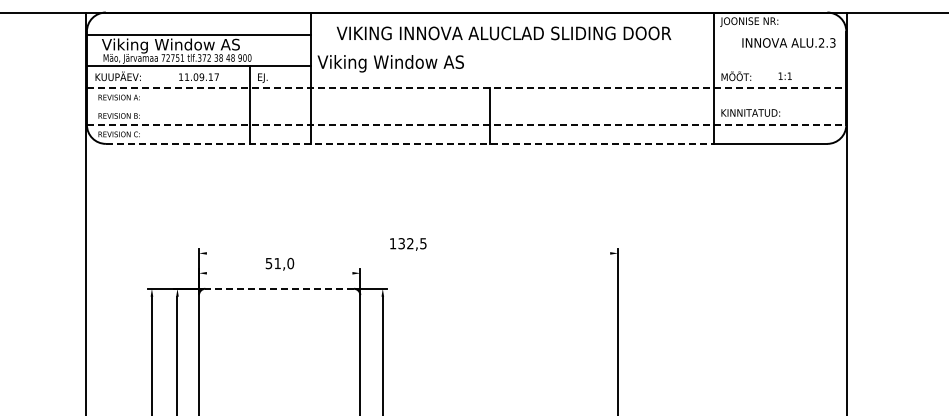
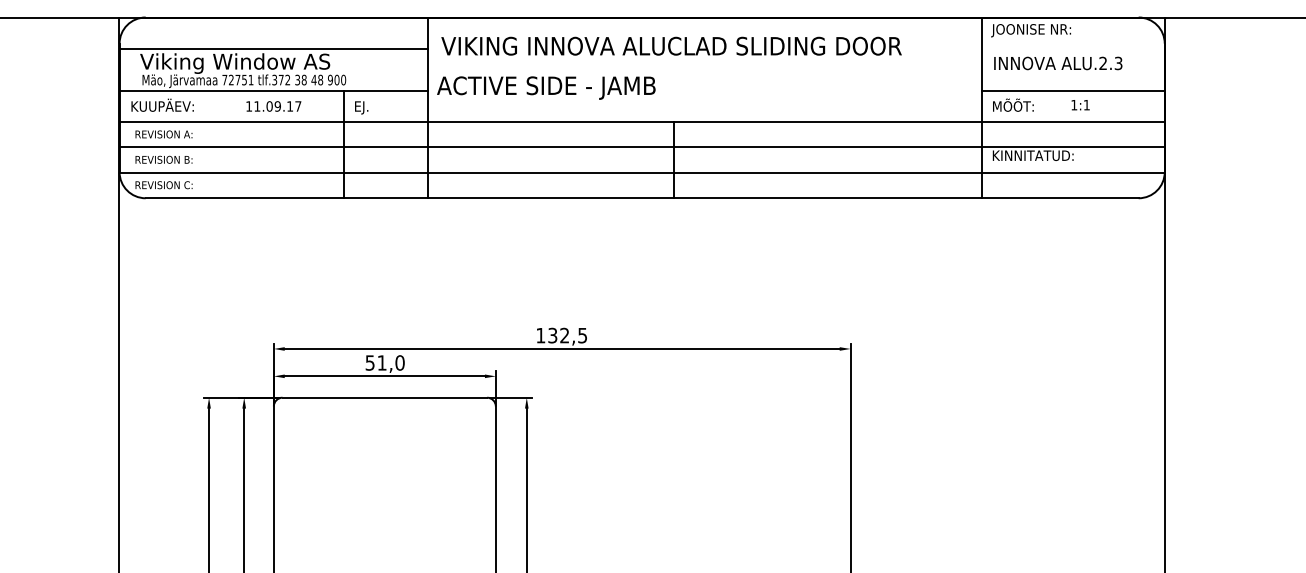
text: (503, 33) -> (670, 46), moved
text: (788, 42) -> (1057, 62), moved
text: (396, 63) -> (545, 87), Viking Window AS -> ACTIVE SIDE - JAMB
line: (779, 65) -> (1072, 90), added
line: (466, 88) -> (641, 122), dashed -> solid
line: (466, 106) -> (641, 146), added
line: (466, 125) -> (641, 172), dashed -> solid
line: (409, 143) -> (563, 197), dashed -> solid
line: (408, 253) -> (562, 349), added
line: (279, 273) -> (384, 376), added
line: (279, 288) -> (384, 397), dashed -> solid

